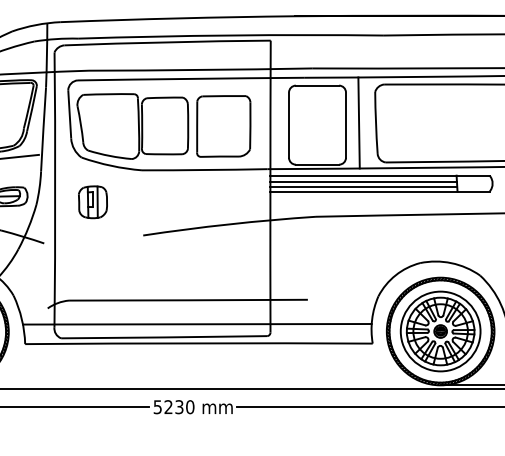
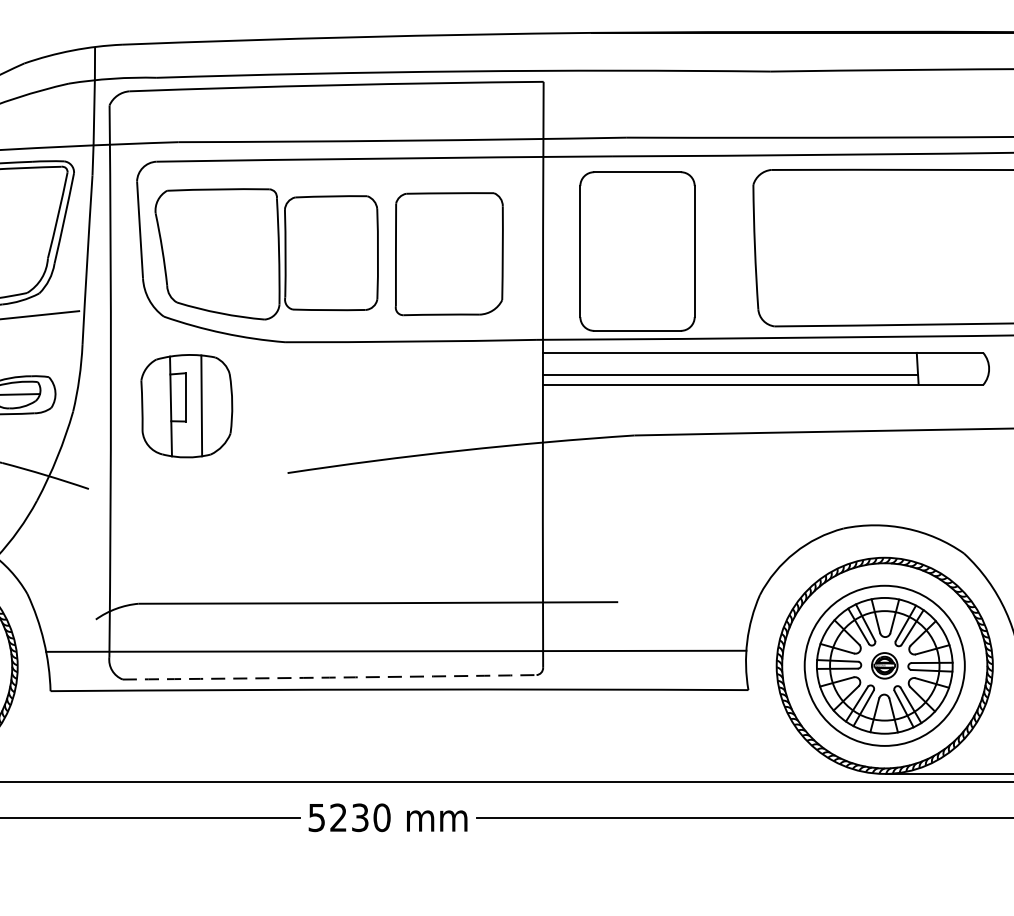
line: (358, 122) -> (719, 246), removed
line: (363, 182) -> (729, 366), removed
part: (92, 202) -> (185, 406), size x1.6
arc: (164, 337) -> (330, 677), solid -> dashed

